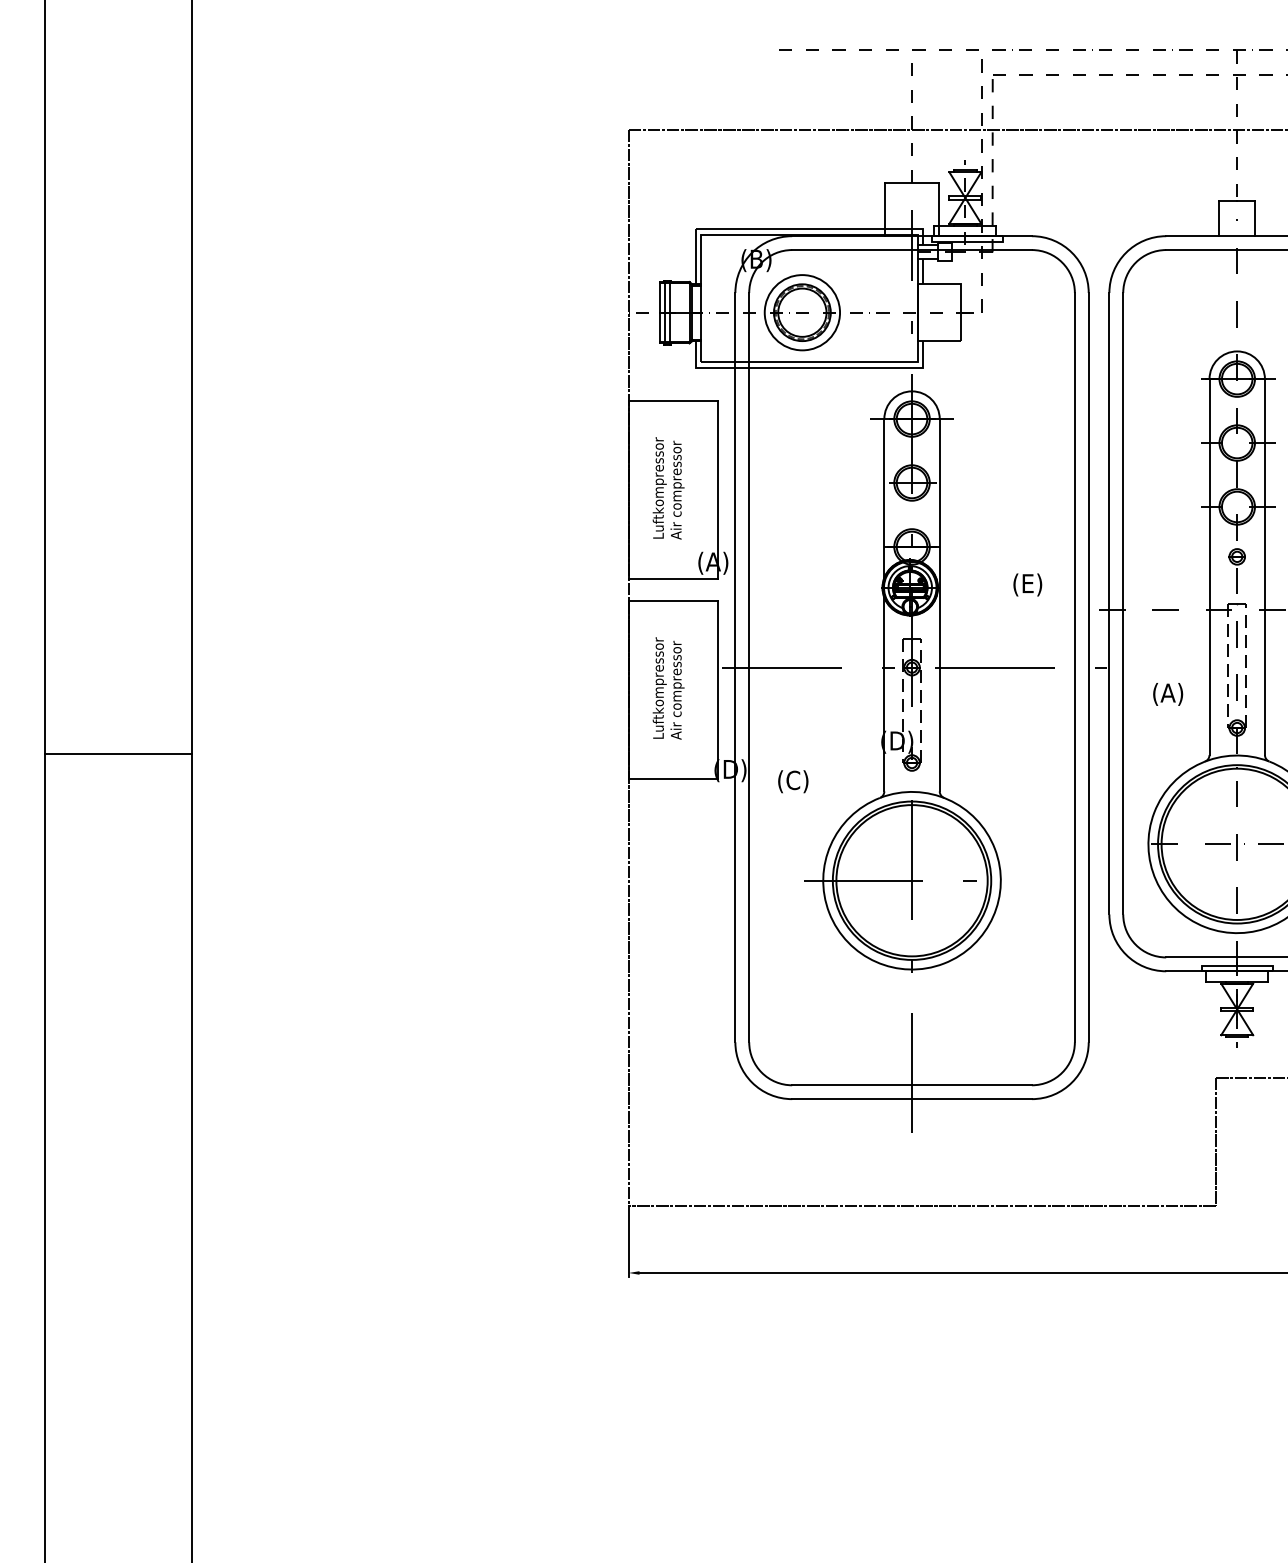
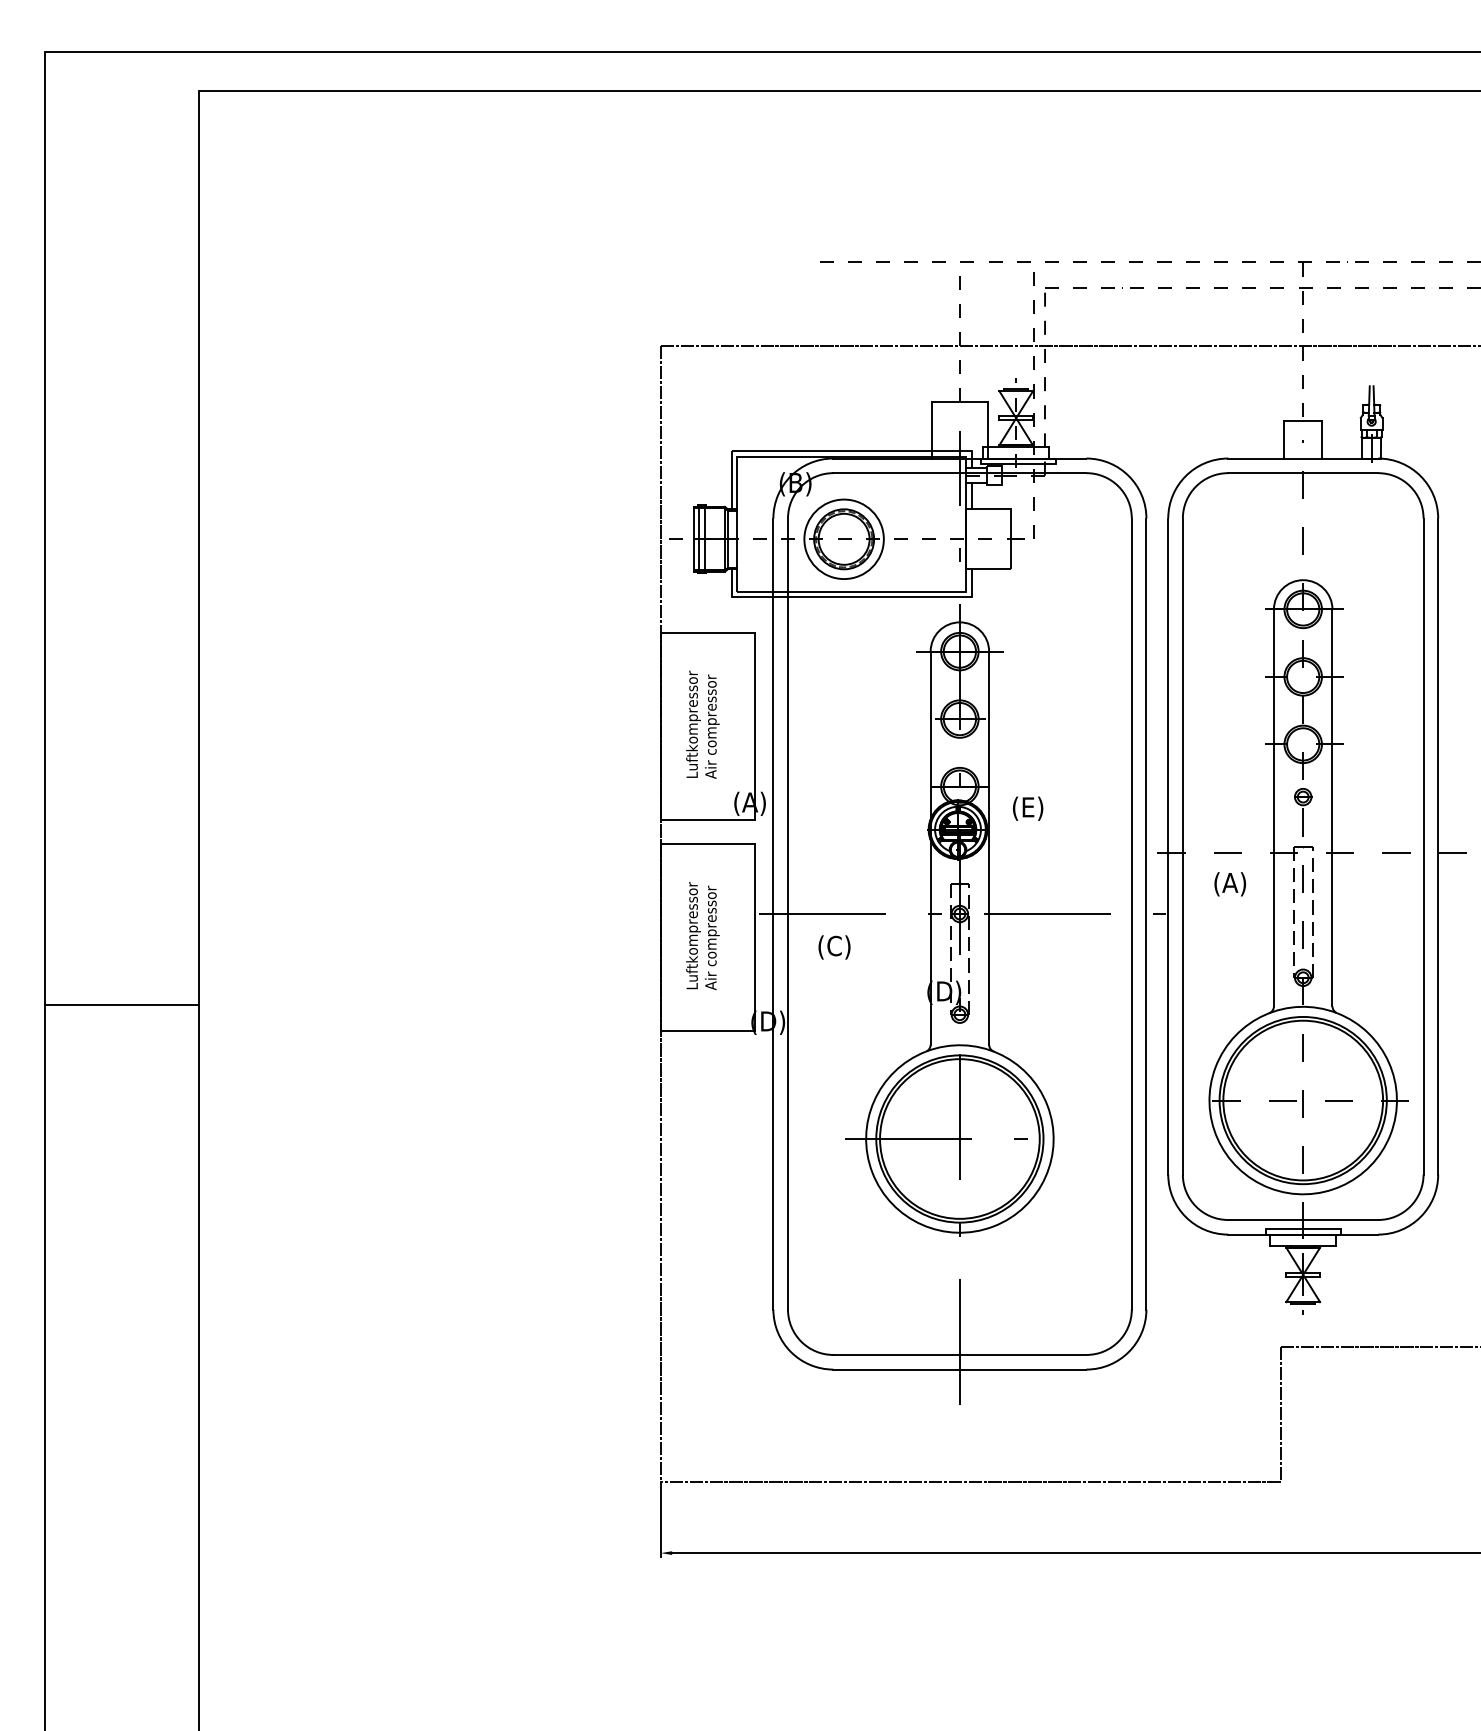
text: (1028, 584) -> (1028, 808), moved
text: (1168, 694) -> (1230, 884), moved
text: (793, 781) -> (834, 947), moved

